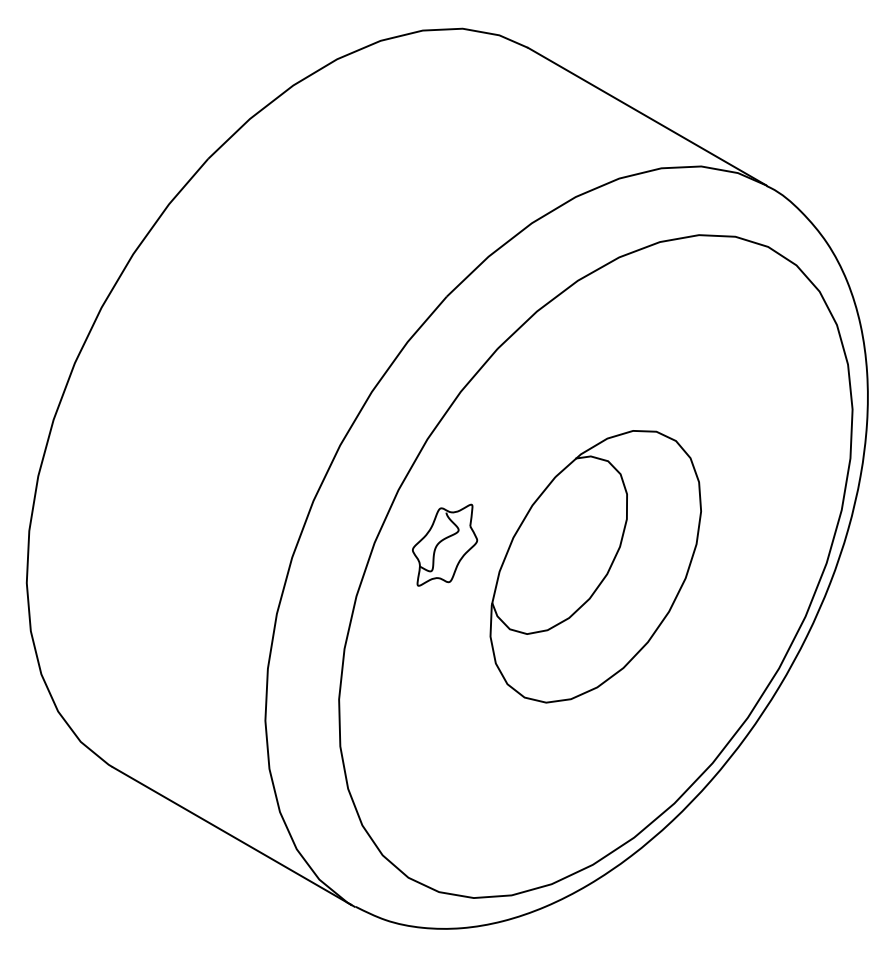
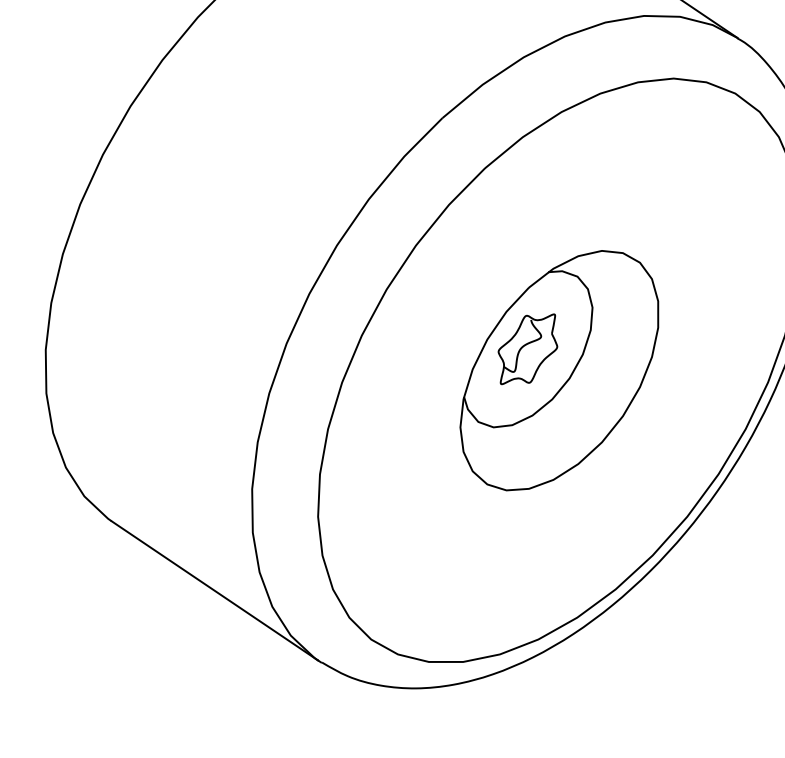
part: (445, 544) -> (528, 348), moved

